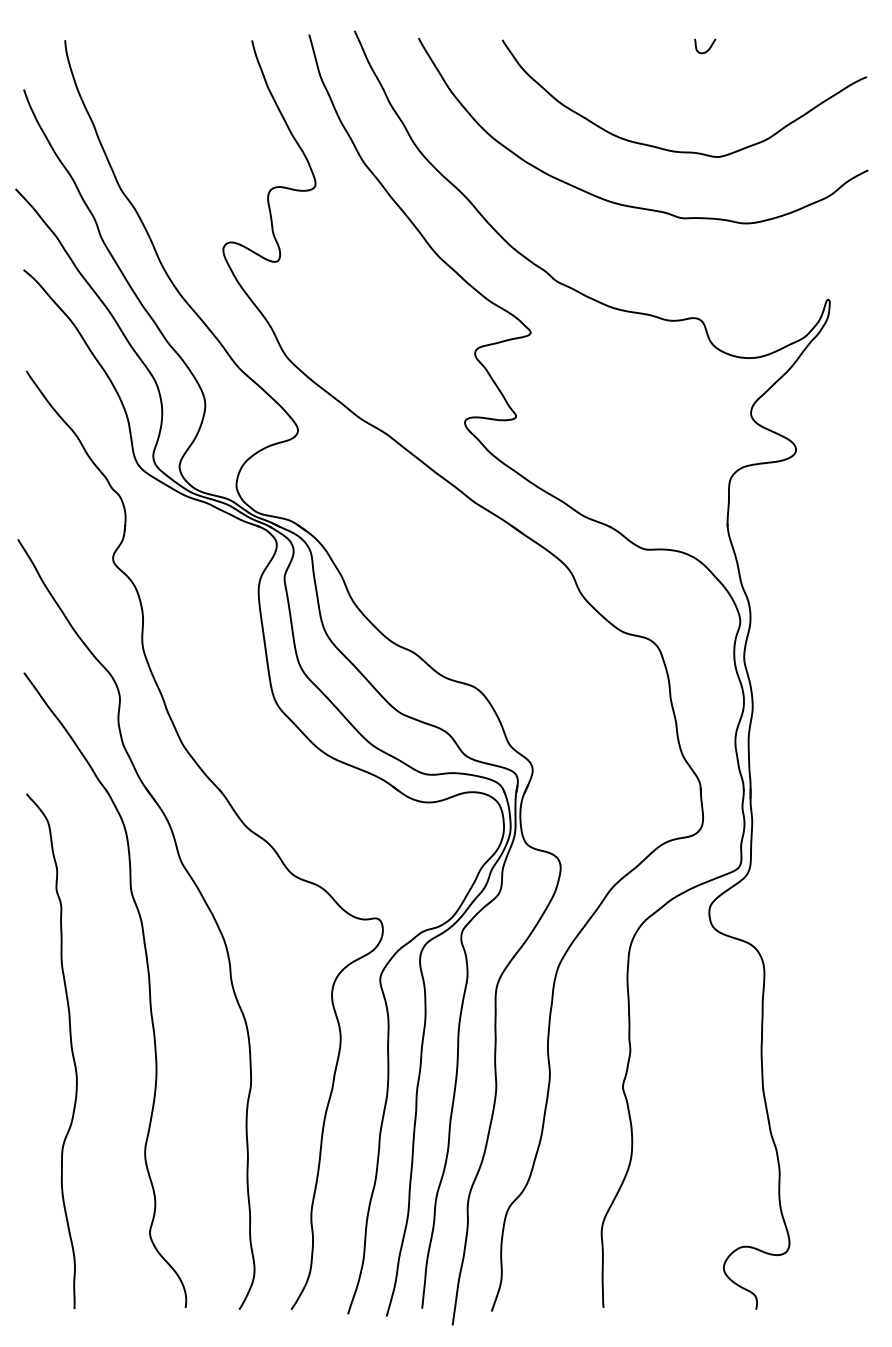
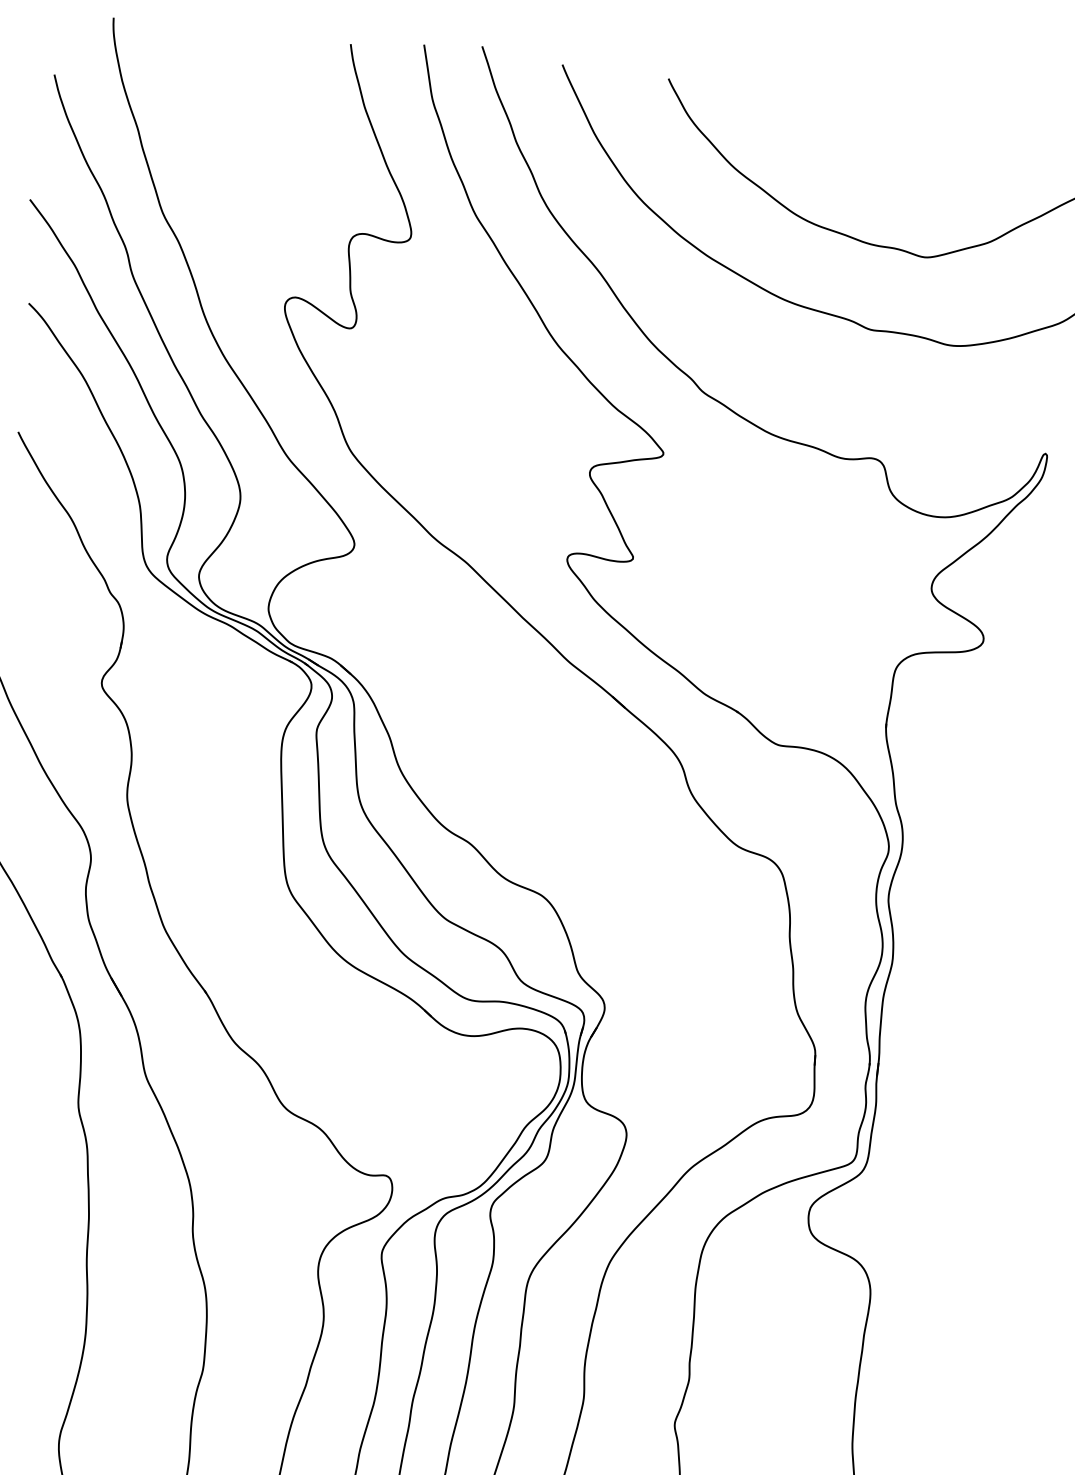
curve: (708, 48) -> (928, 118), removed

